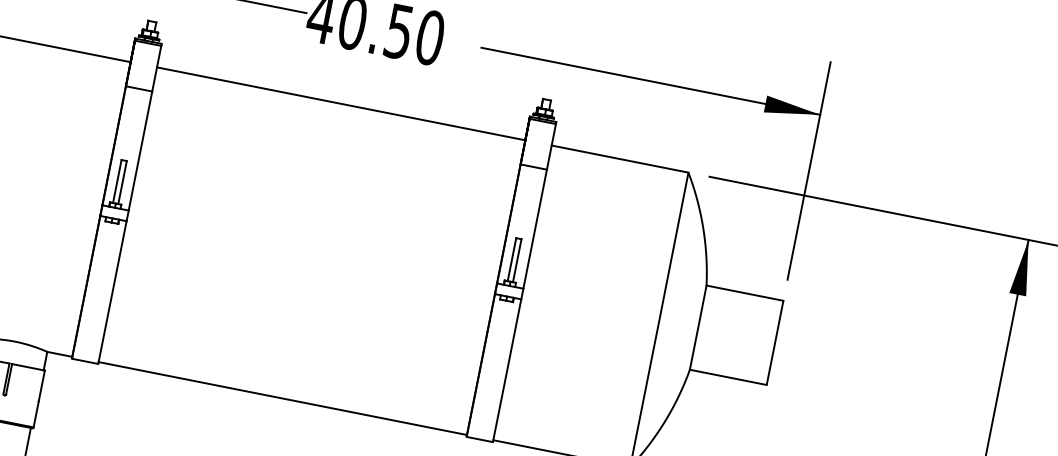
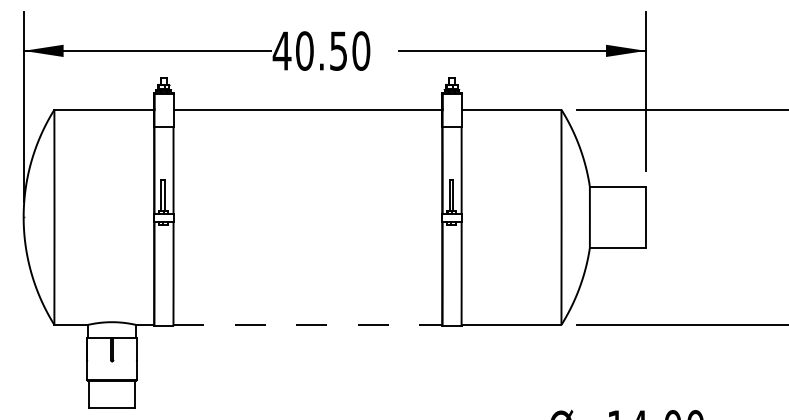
line: (283, 398) -> (308, 324), solid -> dashed

